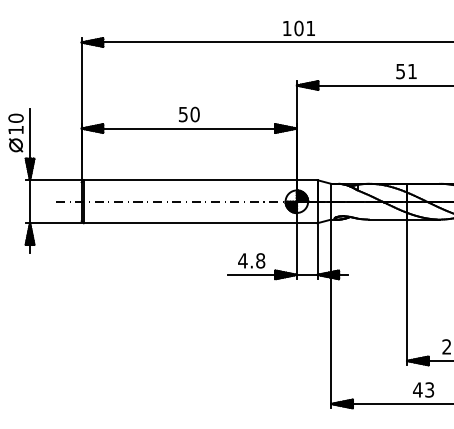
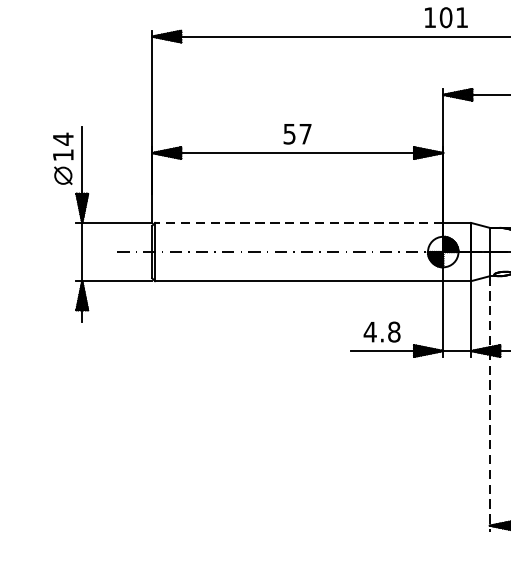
text: (194, 114) -> (304, 134), 50 -> 57
text: (15, 118) -> (62, 139), 10 -> 14
line: (190, 180) -> (299, 223), solid -> dashed
line: (331, 314) -> (490, 404), solid -> dashed

